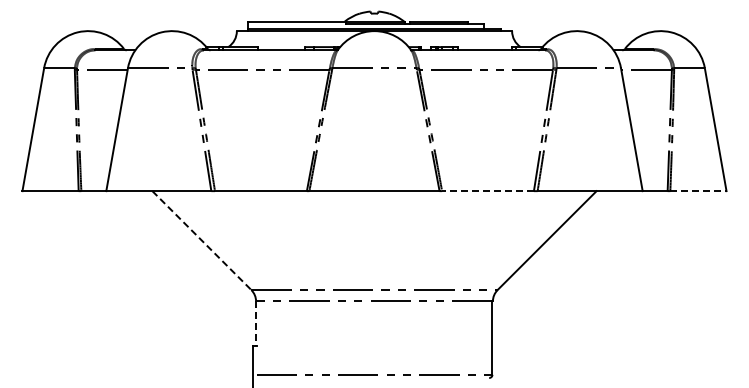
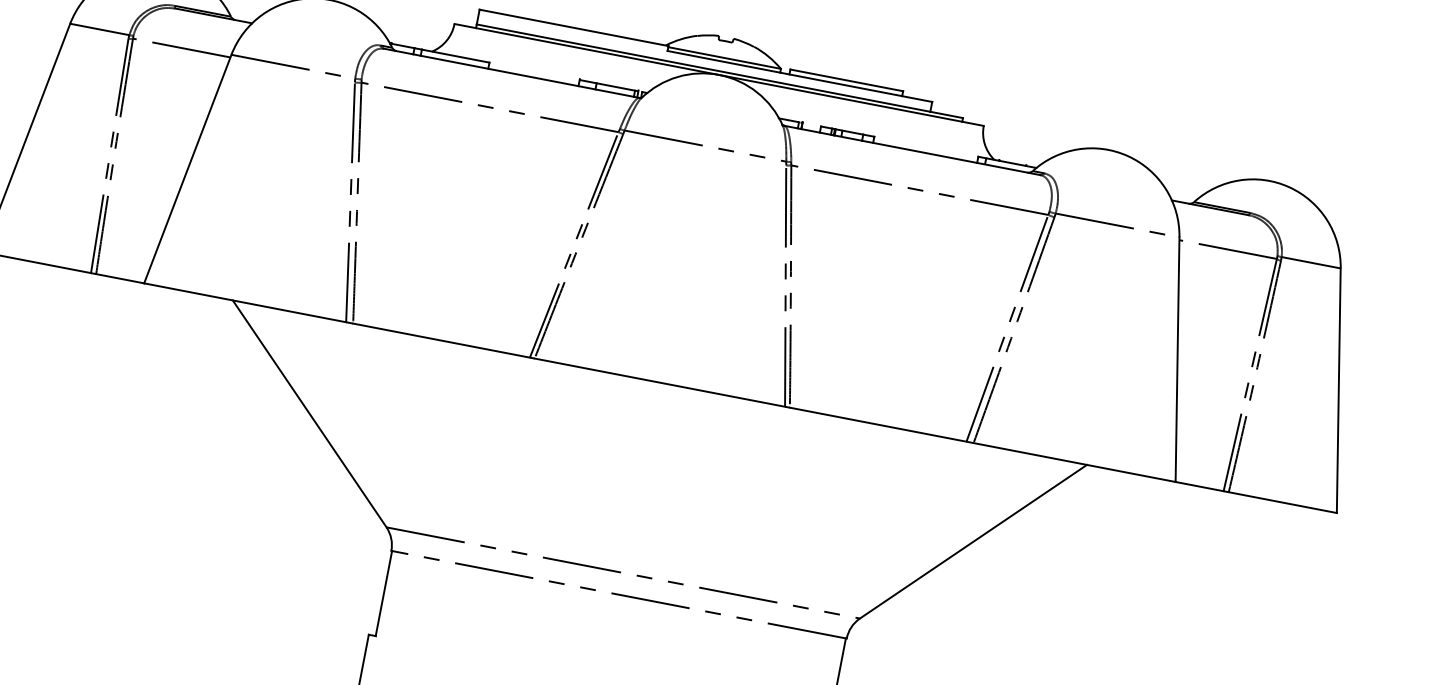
line: (488, 191) -> (878, 425), dashed -> solid
line: (698, 191) -> (1282, 503), dashed -> solid
line: (201, 240) -> (308, 413), dashed -> solid
line: (256, 324) -> (383, 595), dashed -> solid

